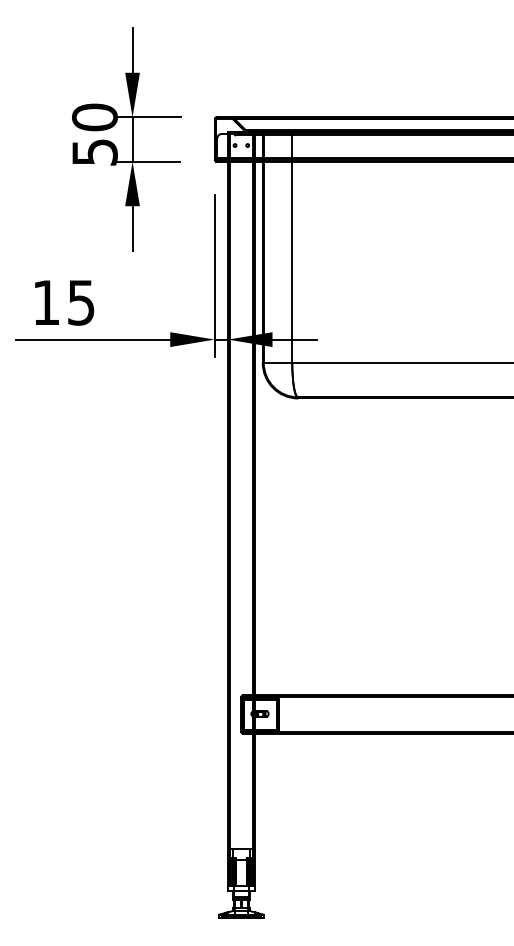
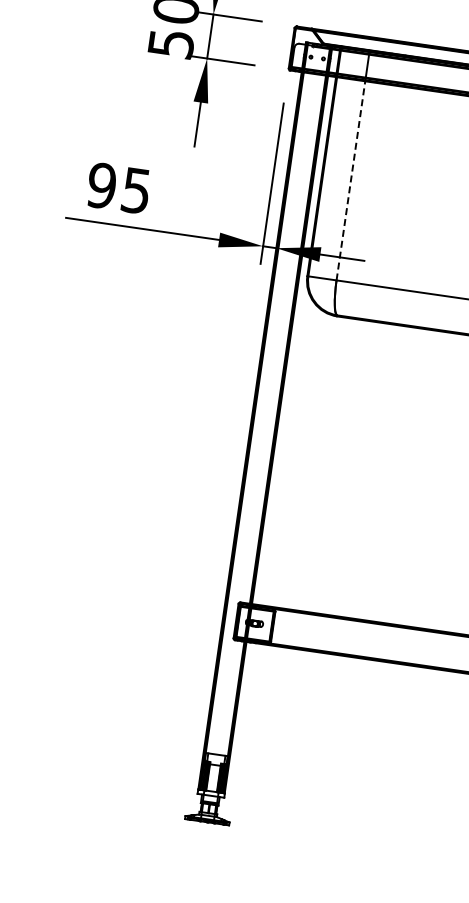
line: (292, 262) -> (351, 181), solid -> dashed
text: (46, 302) -> (101, 185), 15 -> 95

